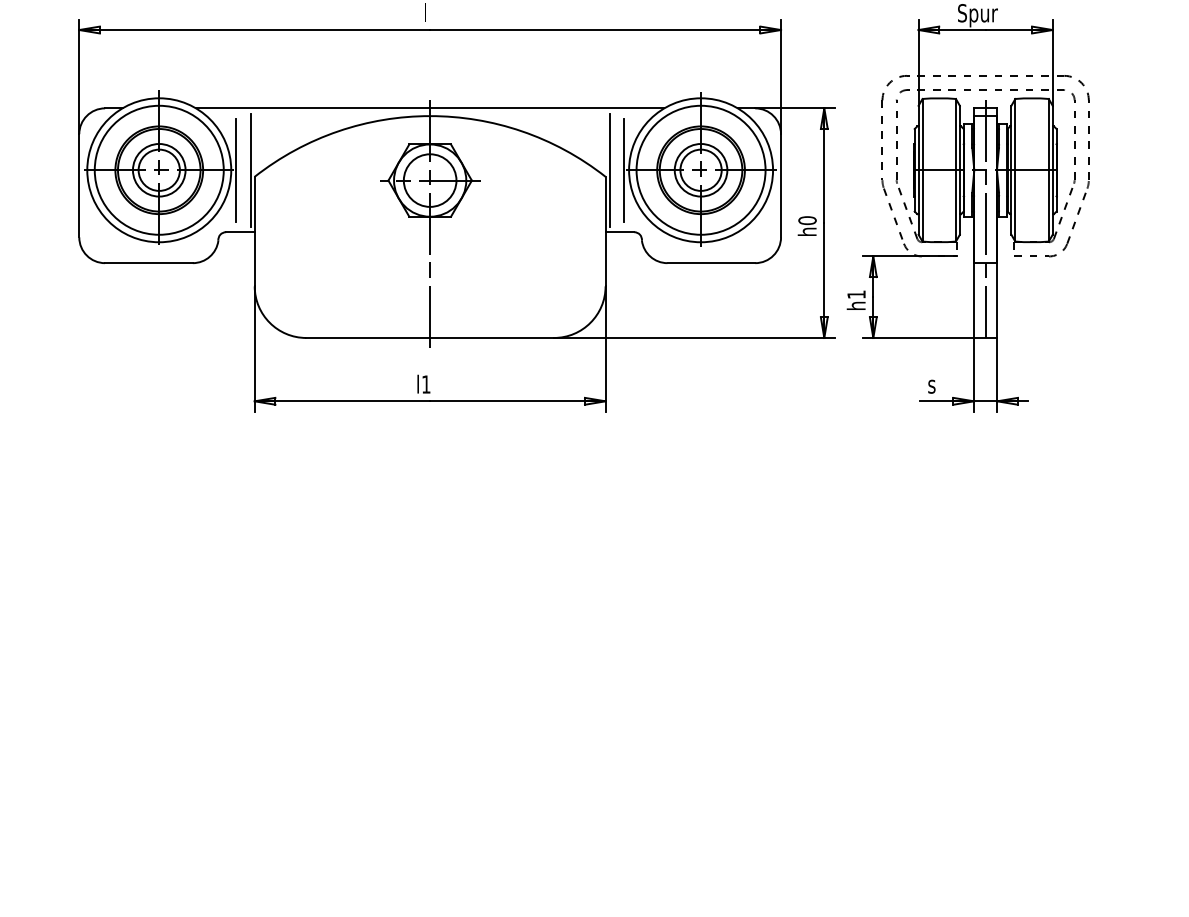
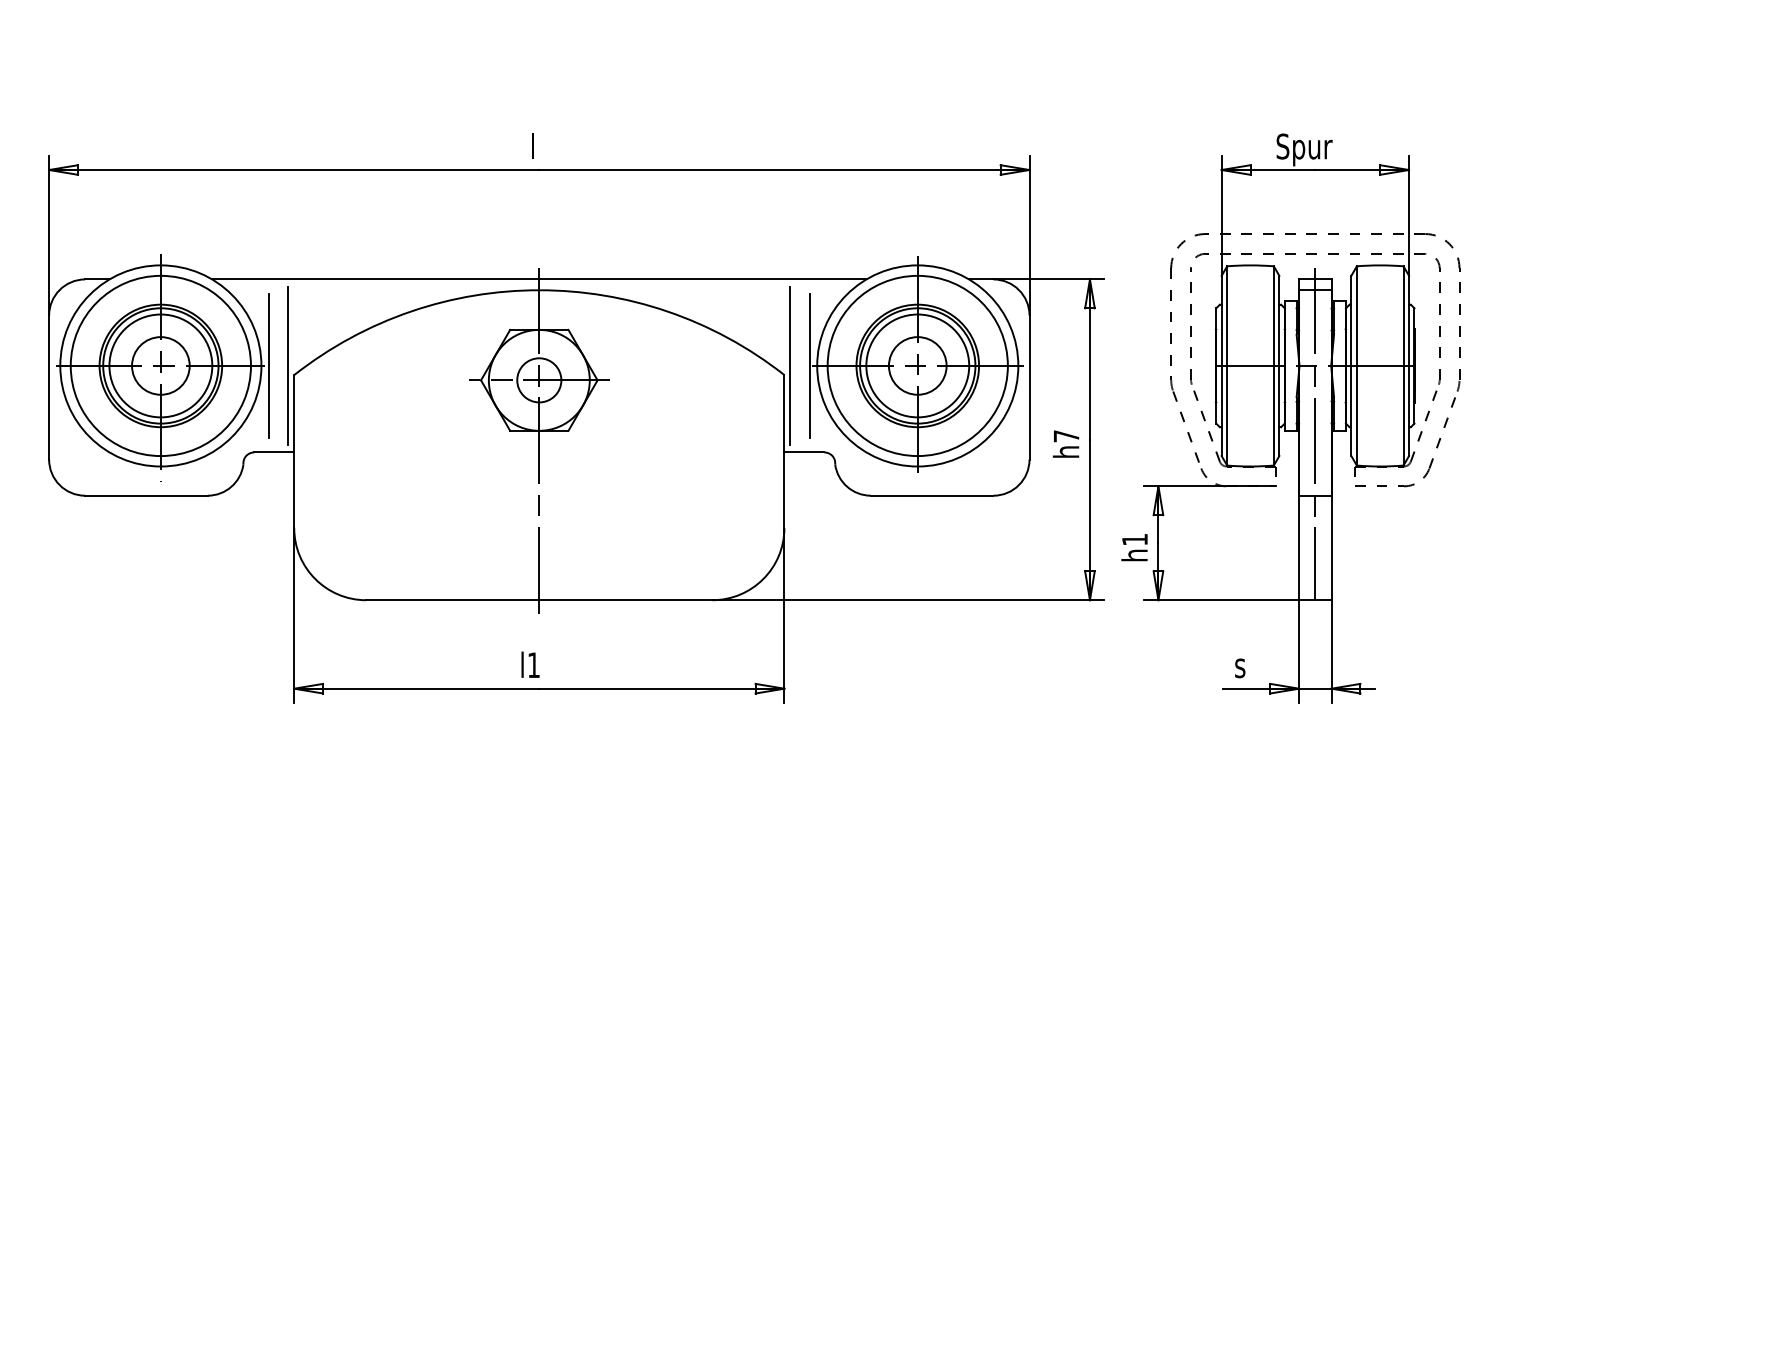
circle: (159, 169) -> (160, 365), size x1.4
circle: (700, 169) -> (917, 365), size x1.4
circle: (430, 180) -> (539, 380), size x0.6
text: (807, 220) -> (1066, 436), h0 -> h7

